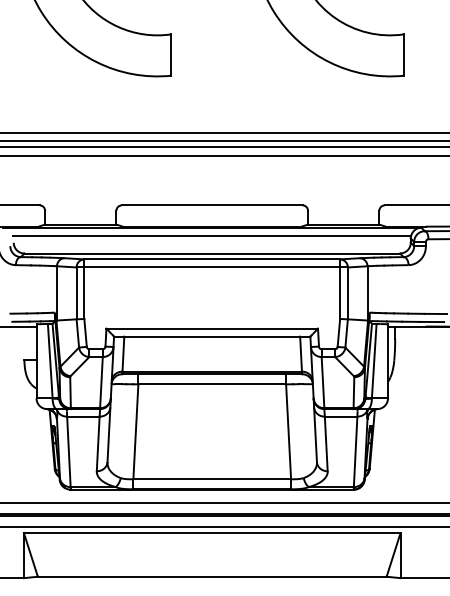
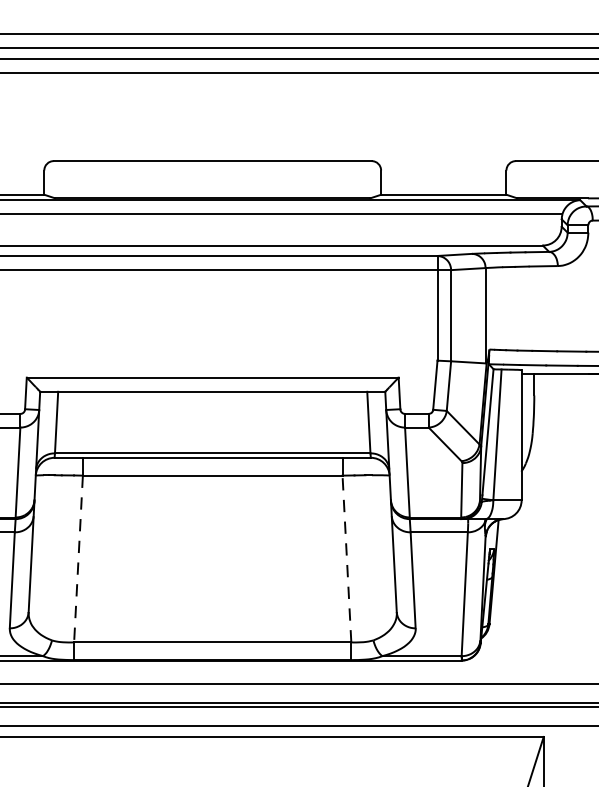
line: (288, 431) -> (346, 558), solid -> dashed
line: (135, 432) -> (77, 560), solid -> dashed

